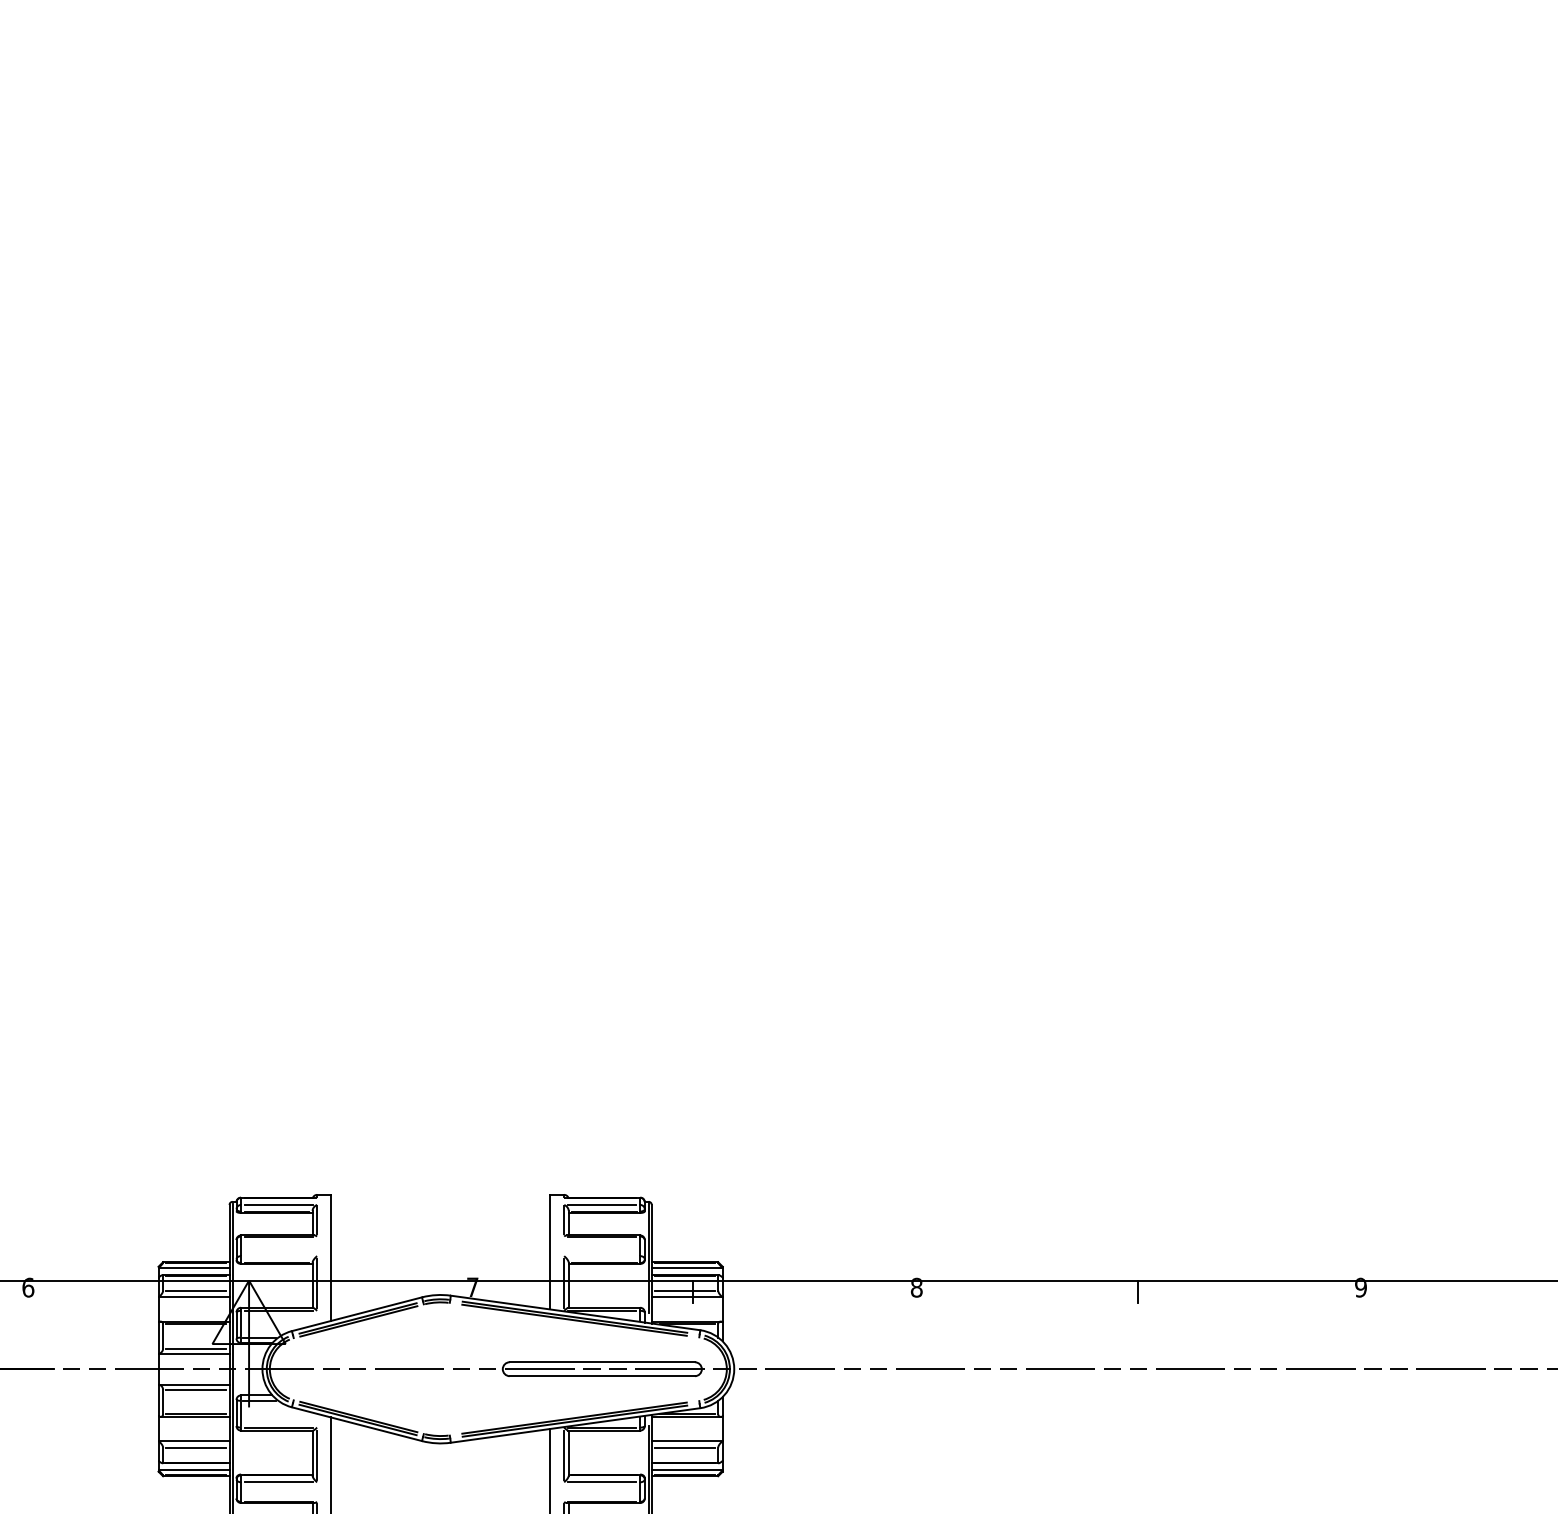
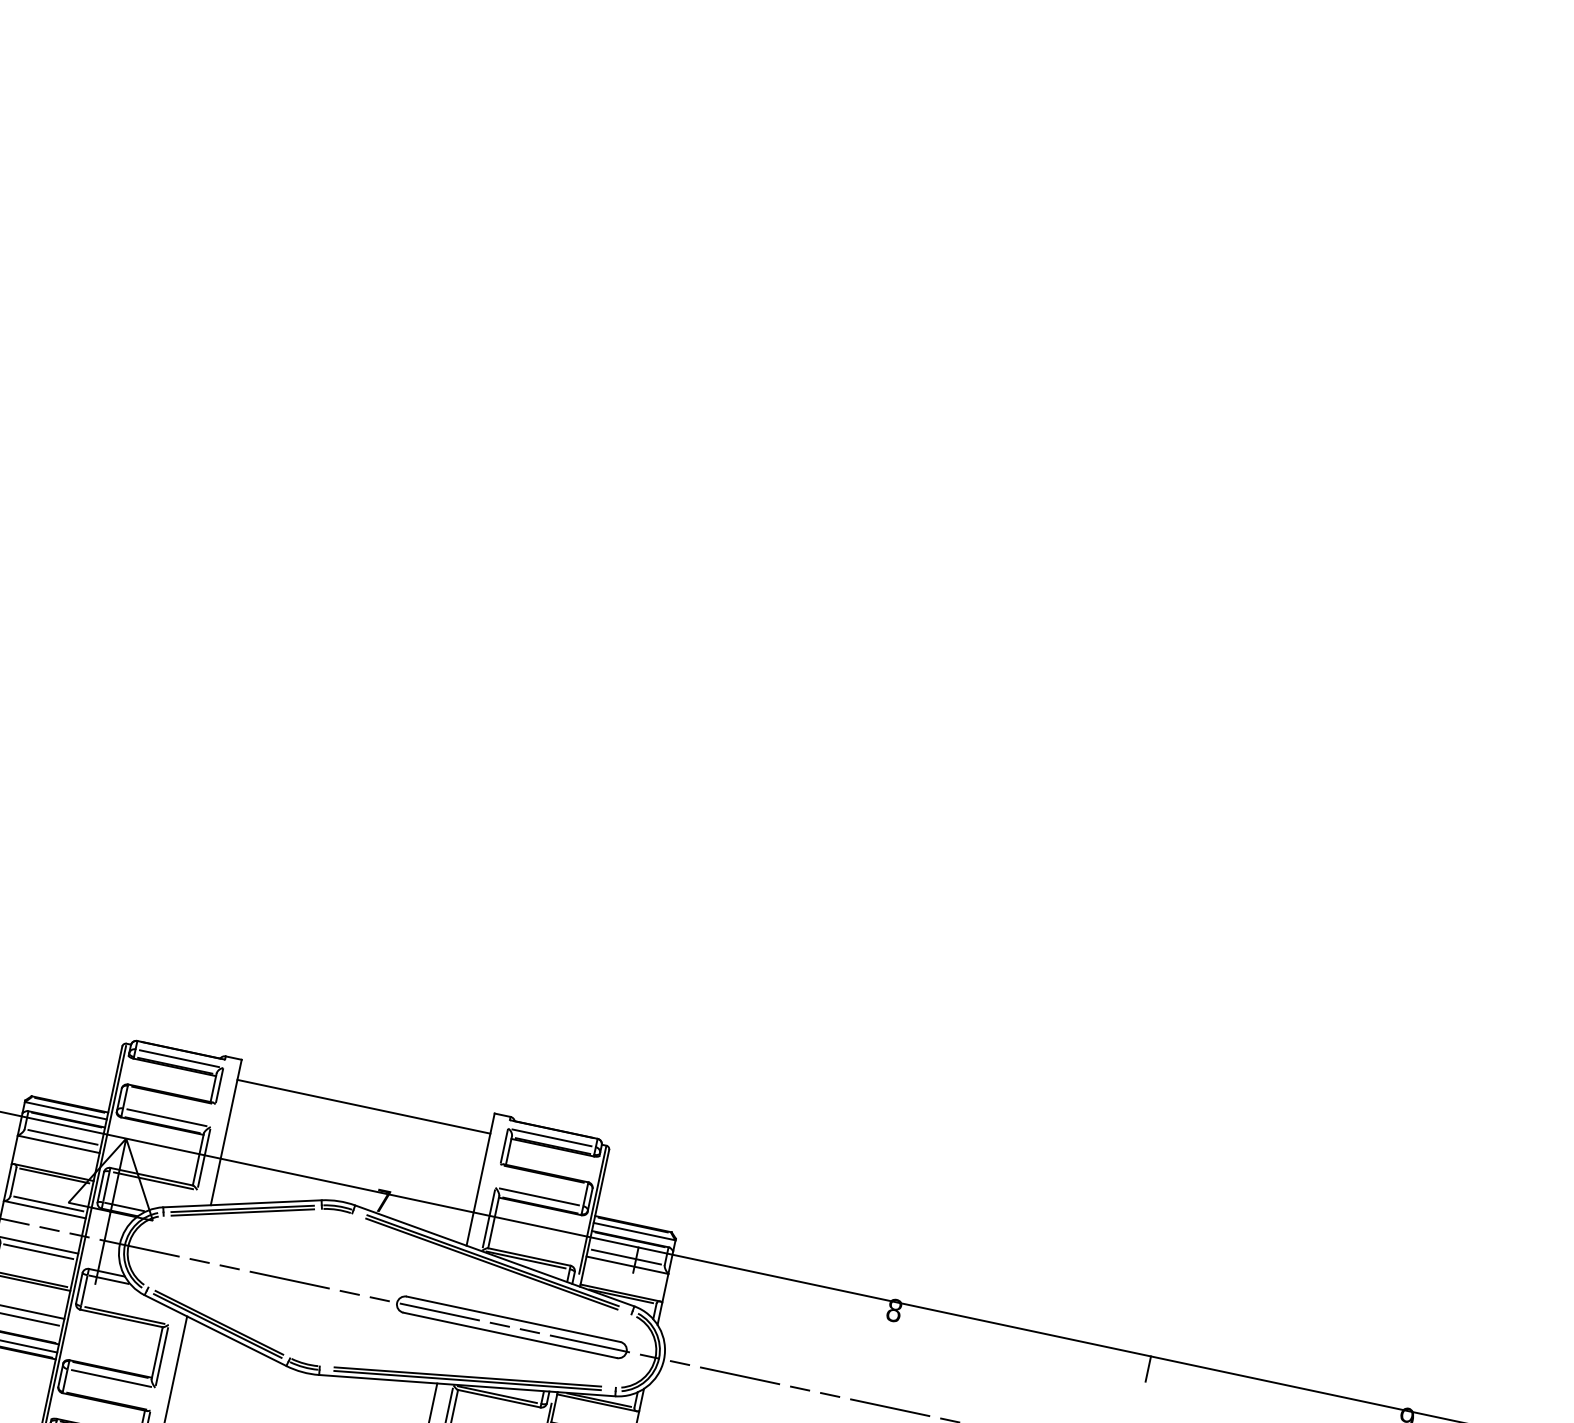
line: (440, 1212) -> (363, 1106), added
line: (278, 1256) -> (166, 1117), added
line: (601, 1256) -> (538, 1197), added

